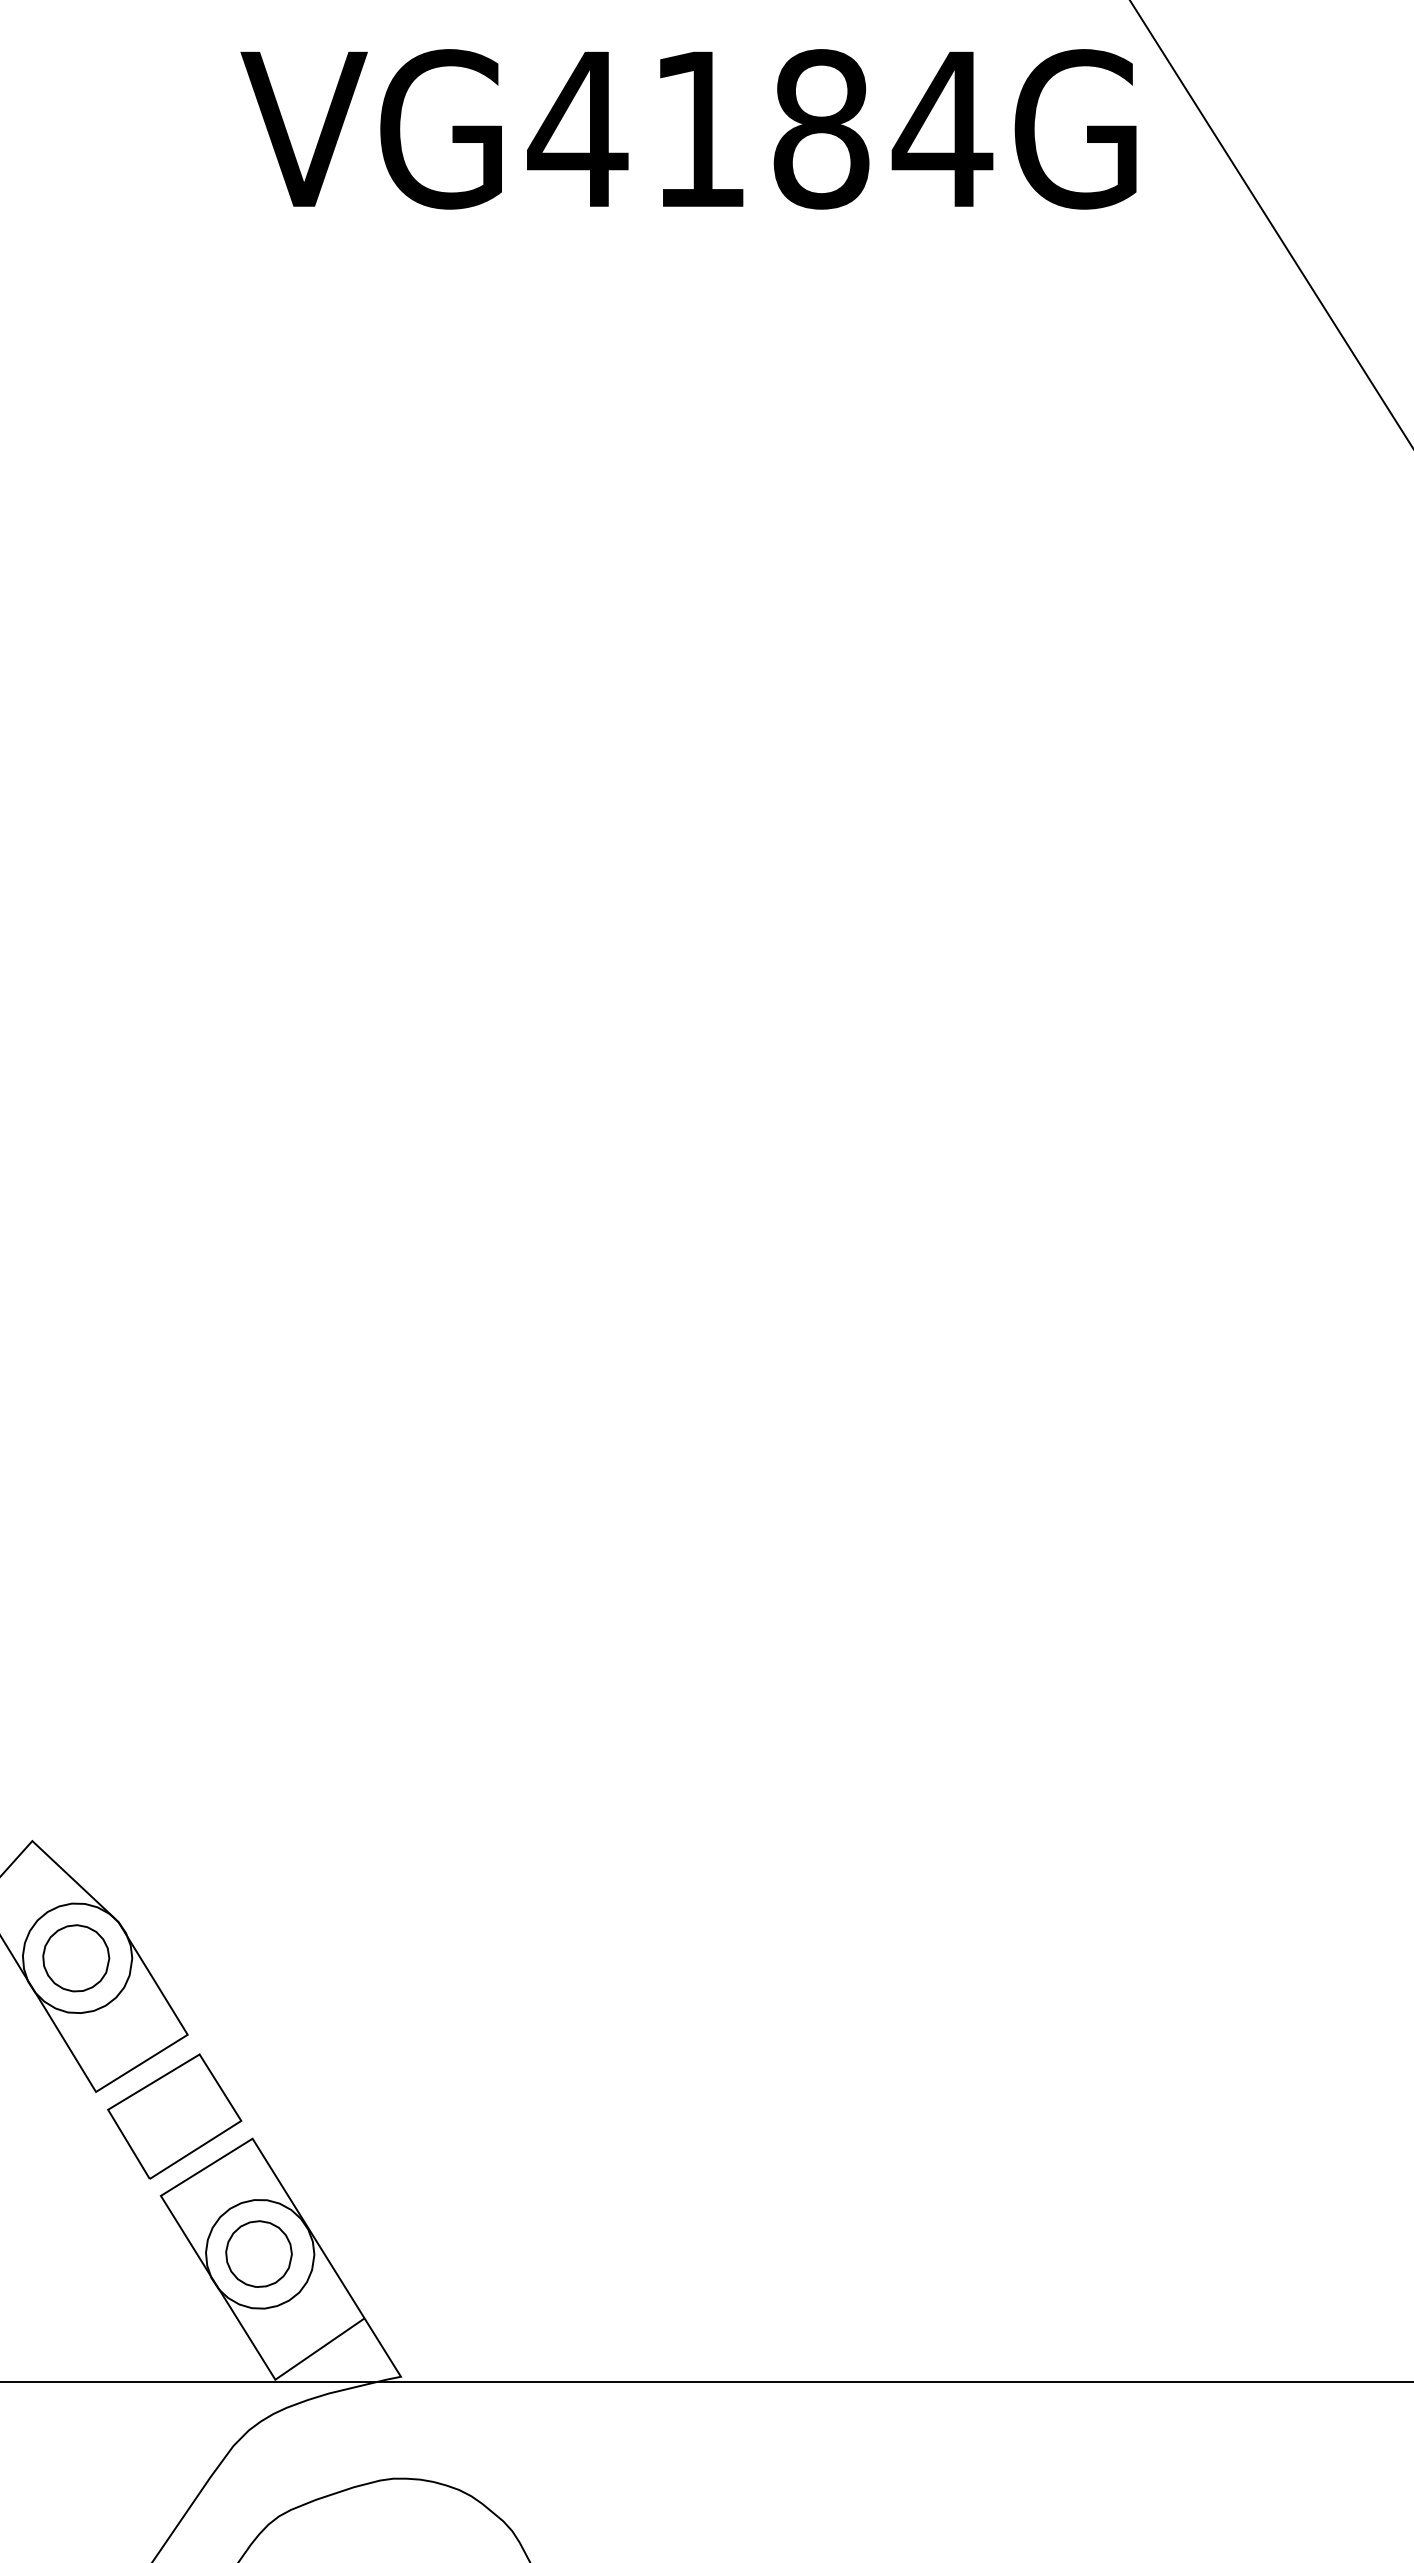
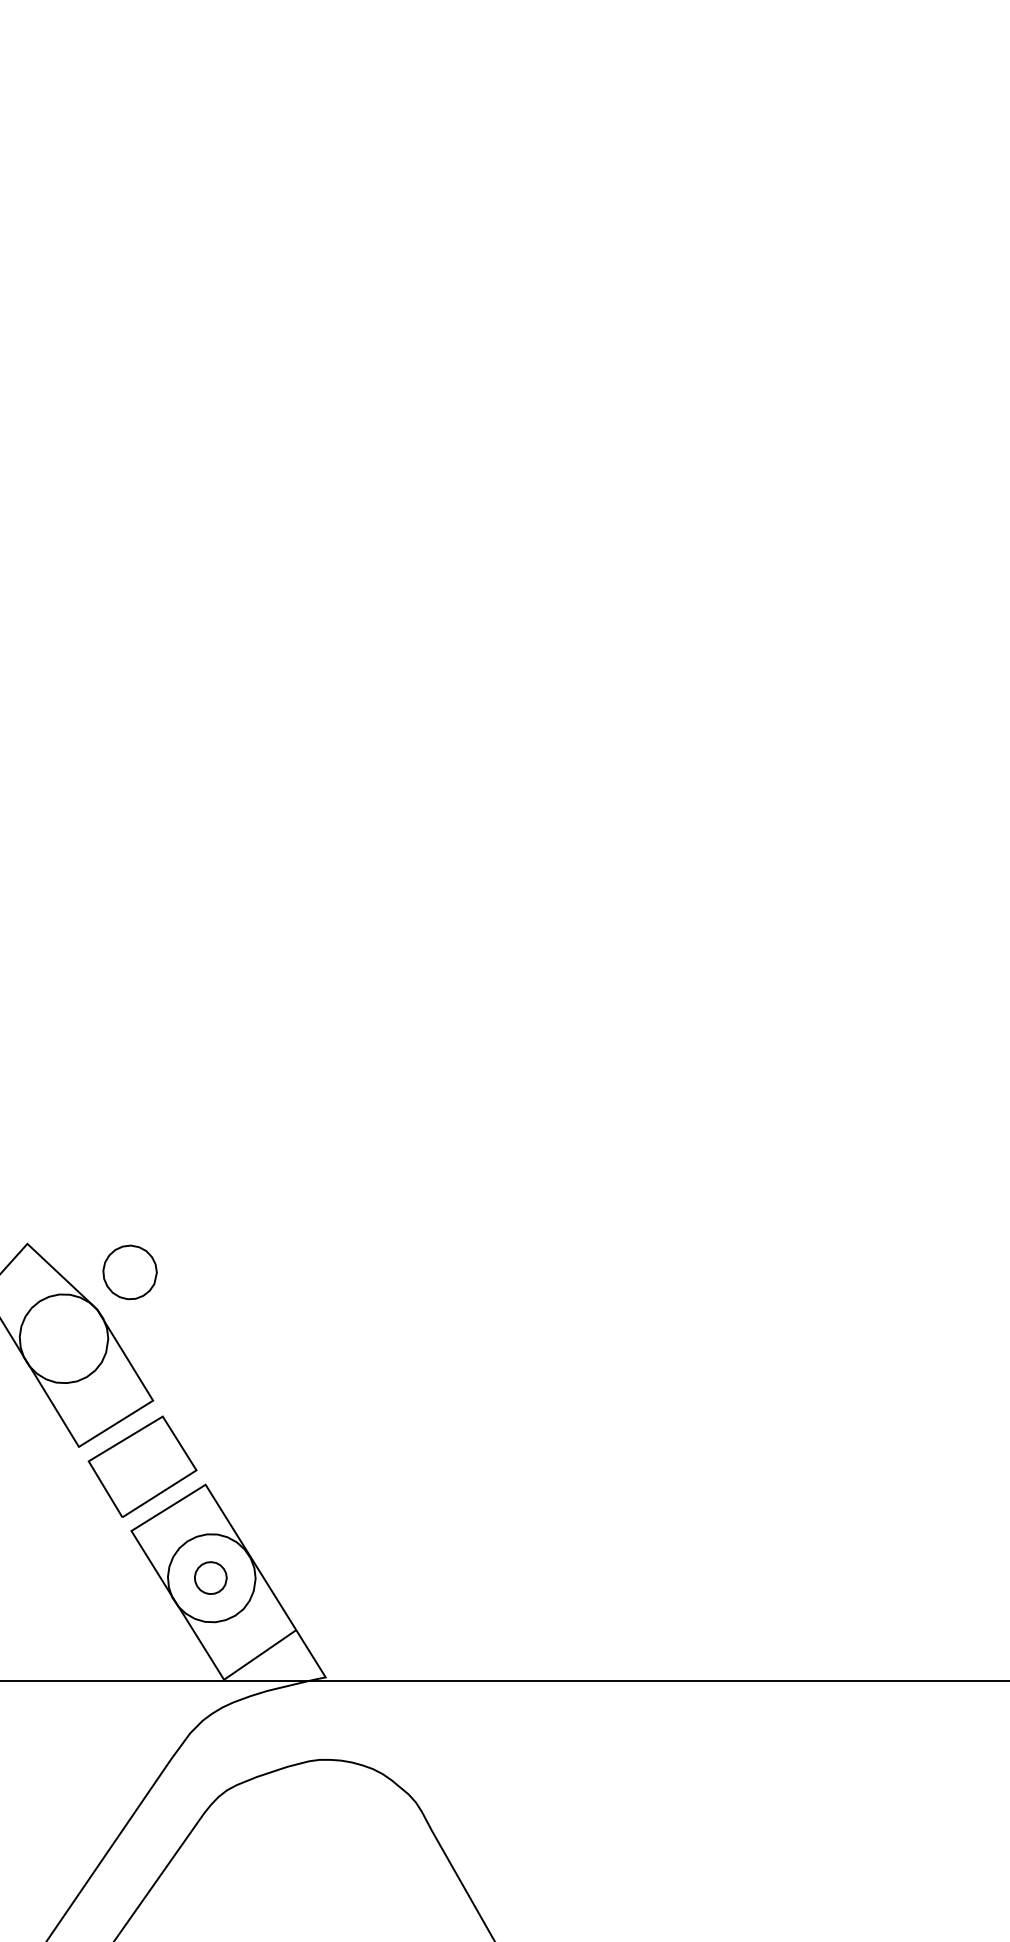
part: (76, 1958) -> (130, 1272), moved
part: (258, 2253) -> (210, 1577), size x0.6

